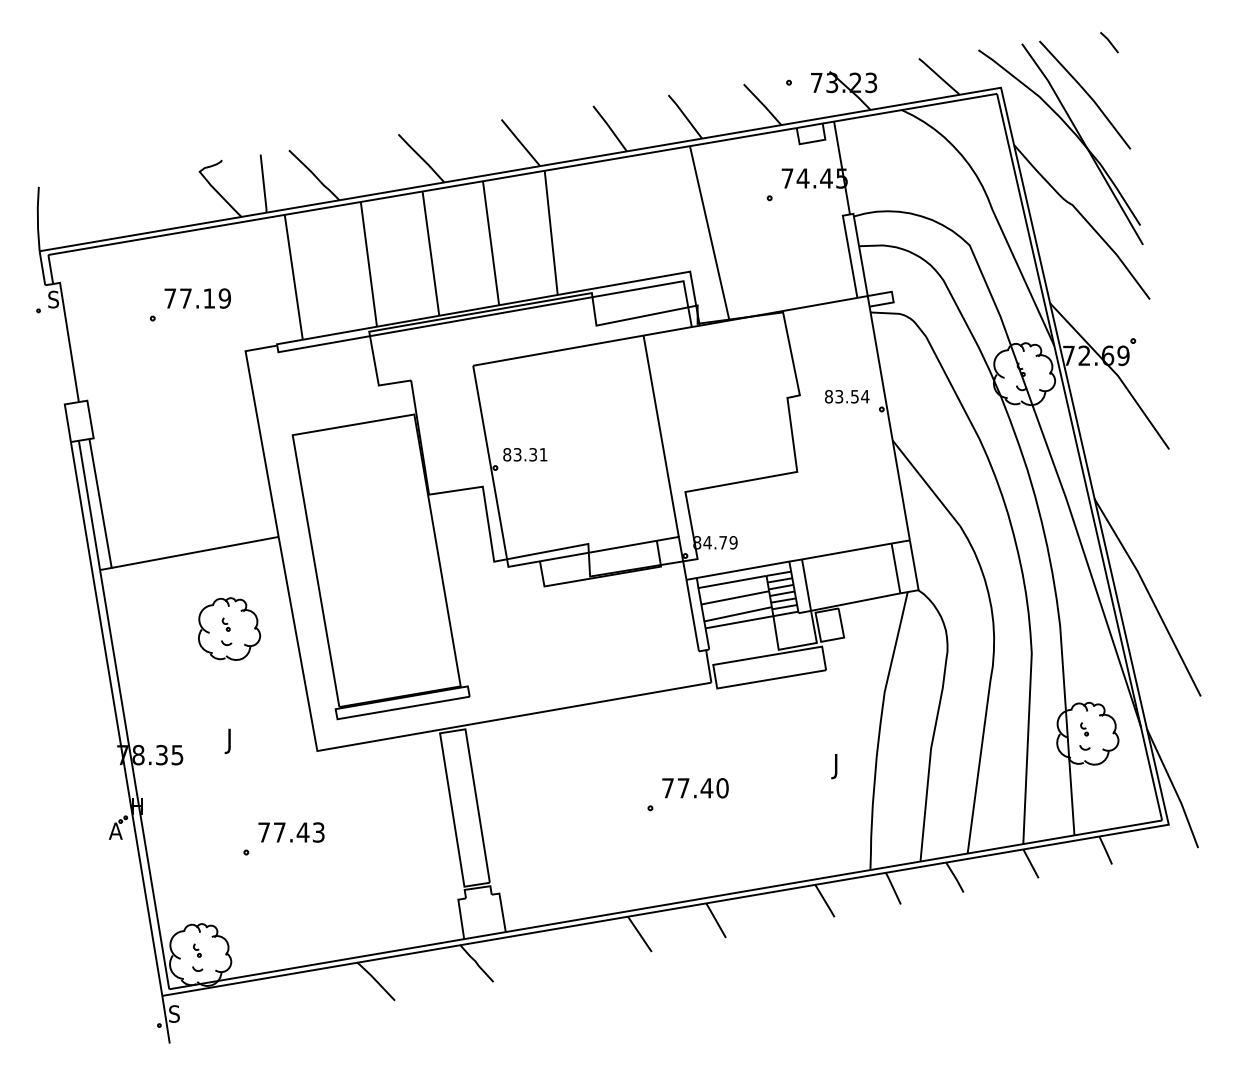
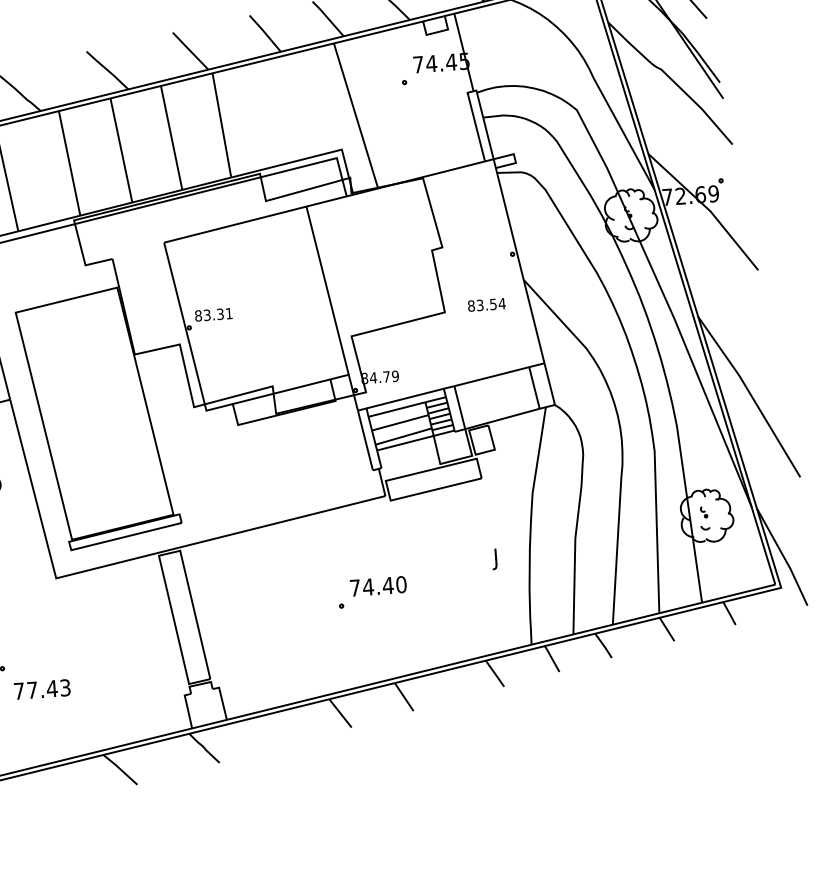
text: (847, 396) -> (487, 304), moved
text: (683, 788) -> (368, 587), 77.40 -> 74.40
text: (291, 832) -> (42, 689), moved

